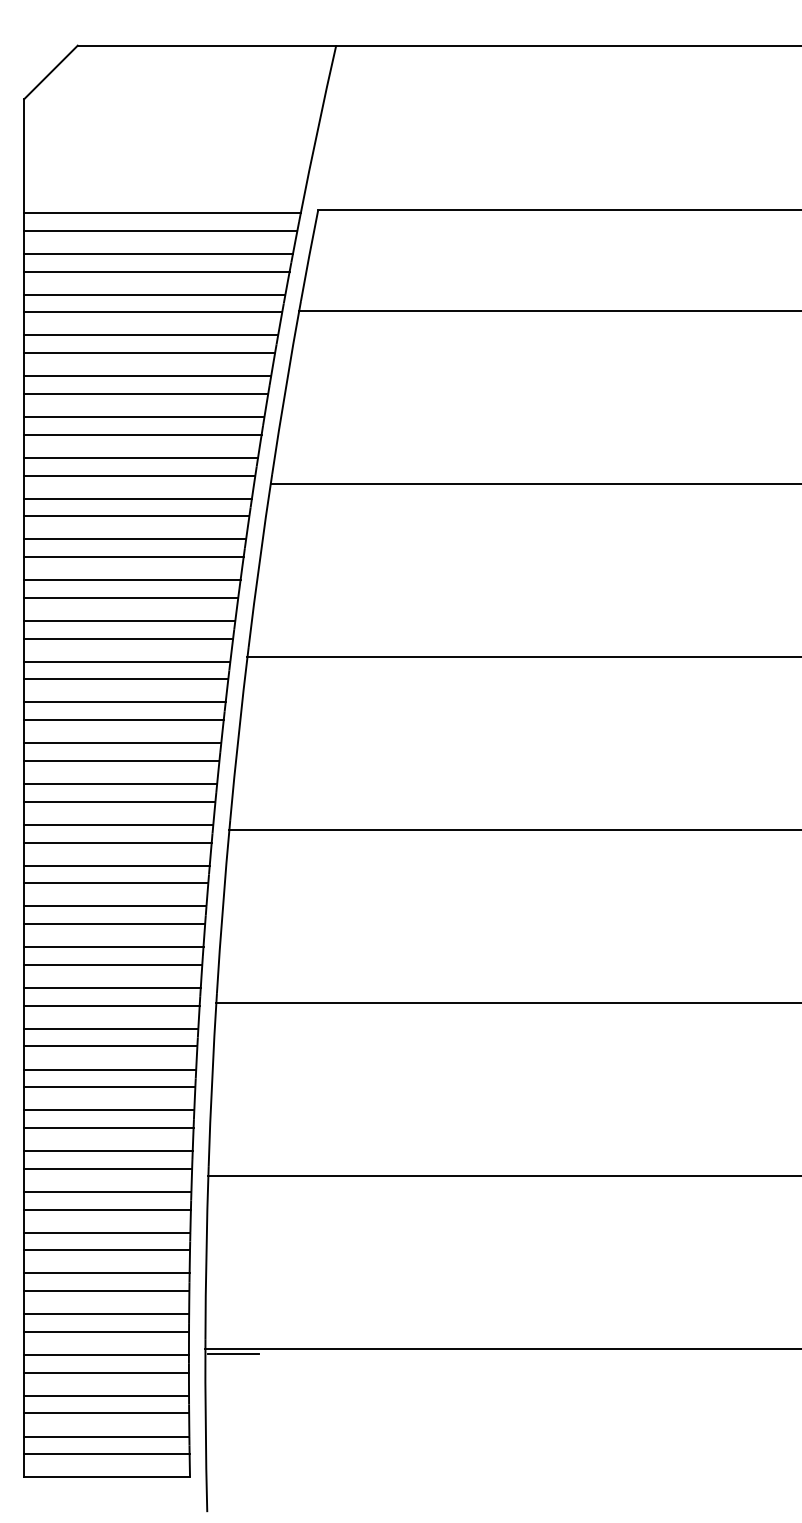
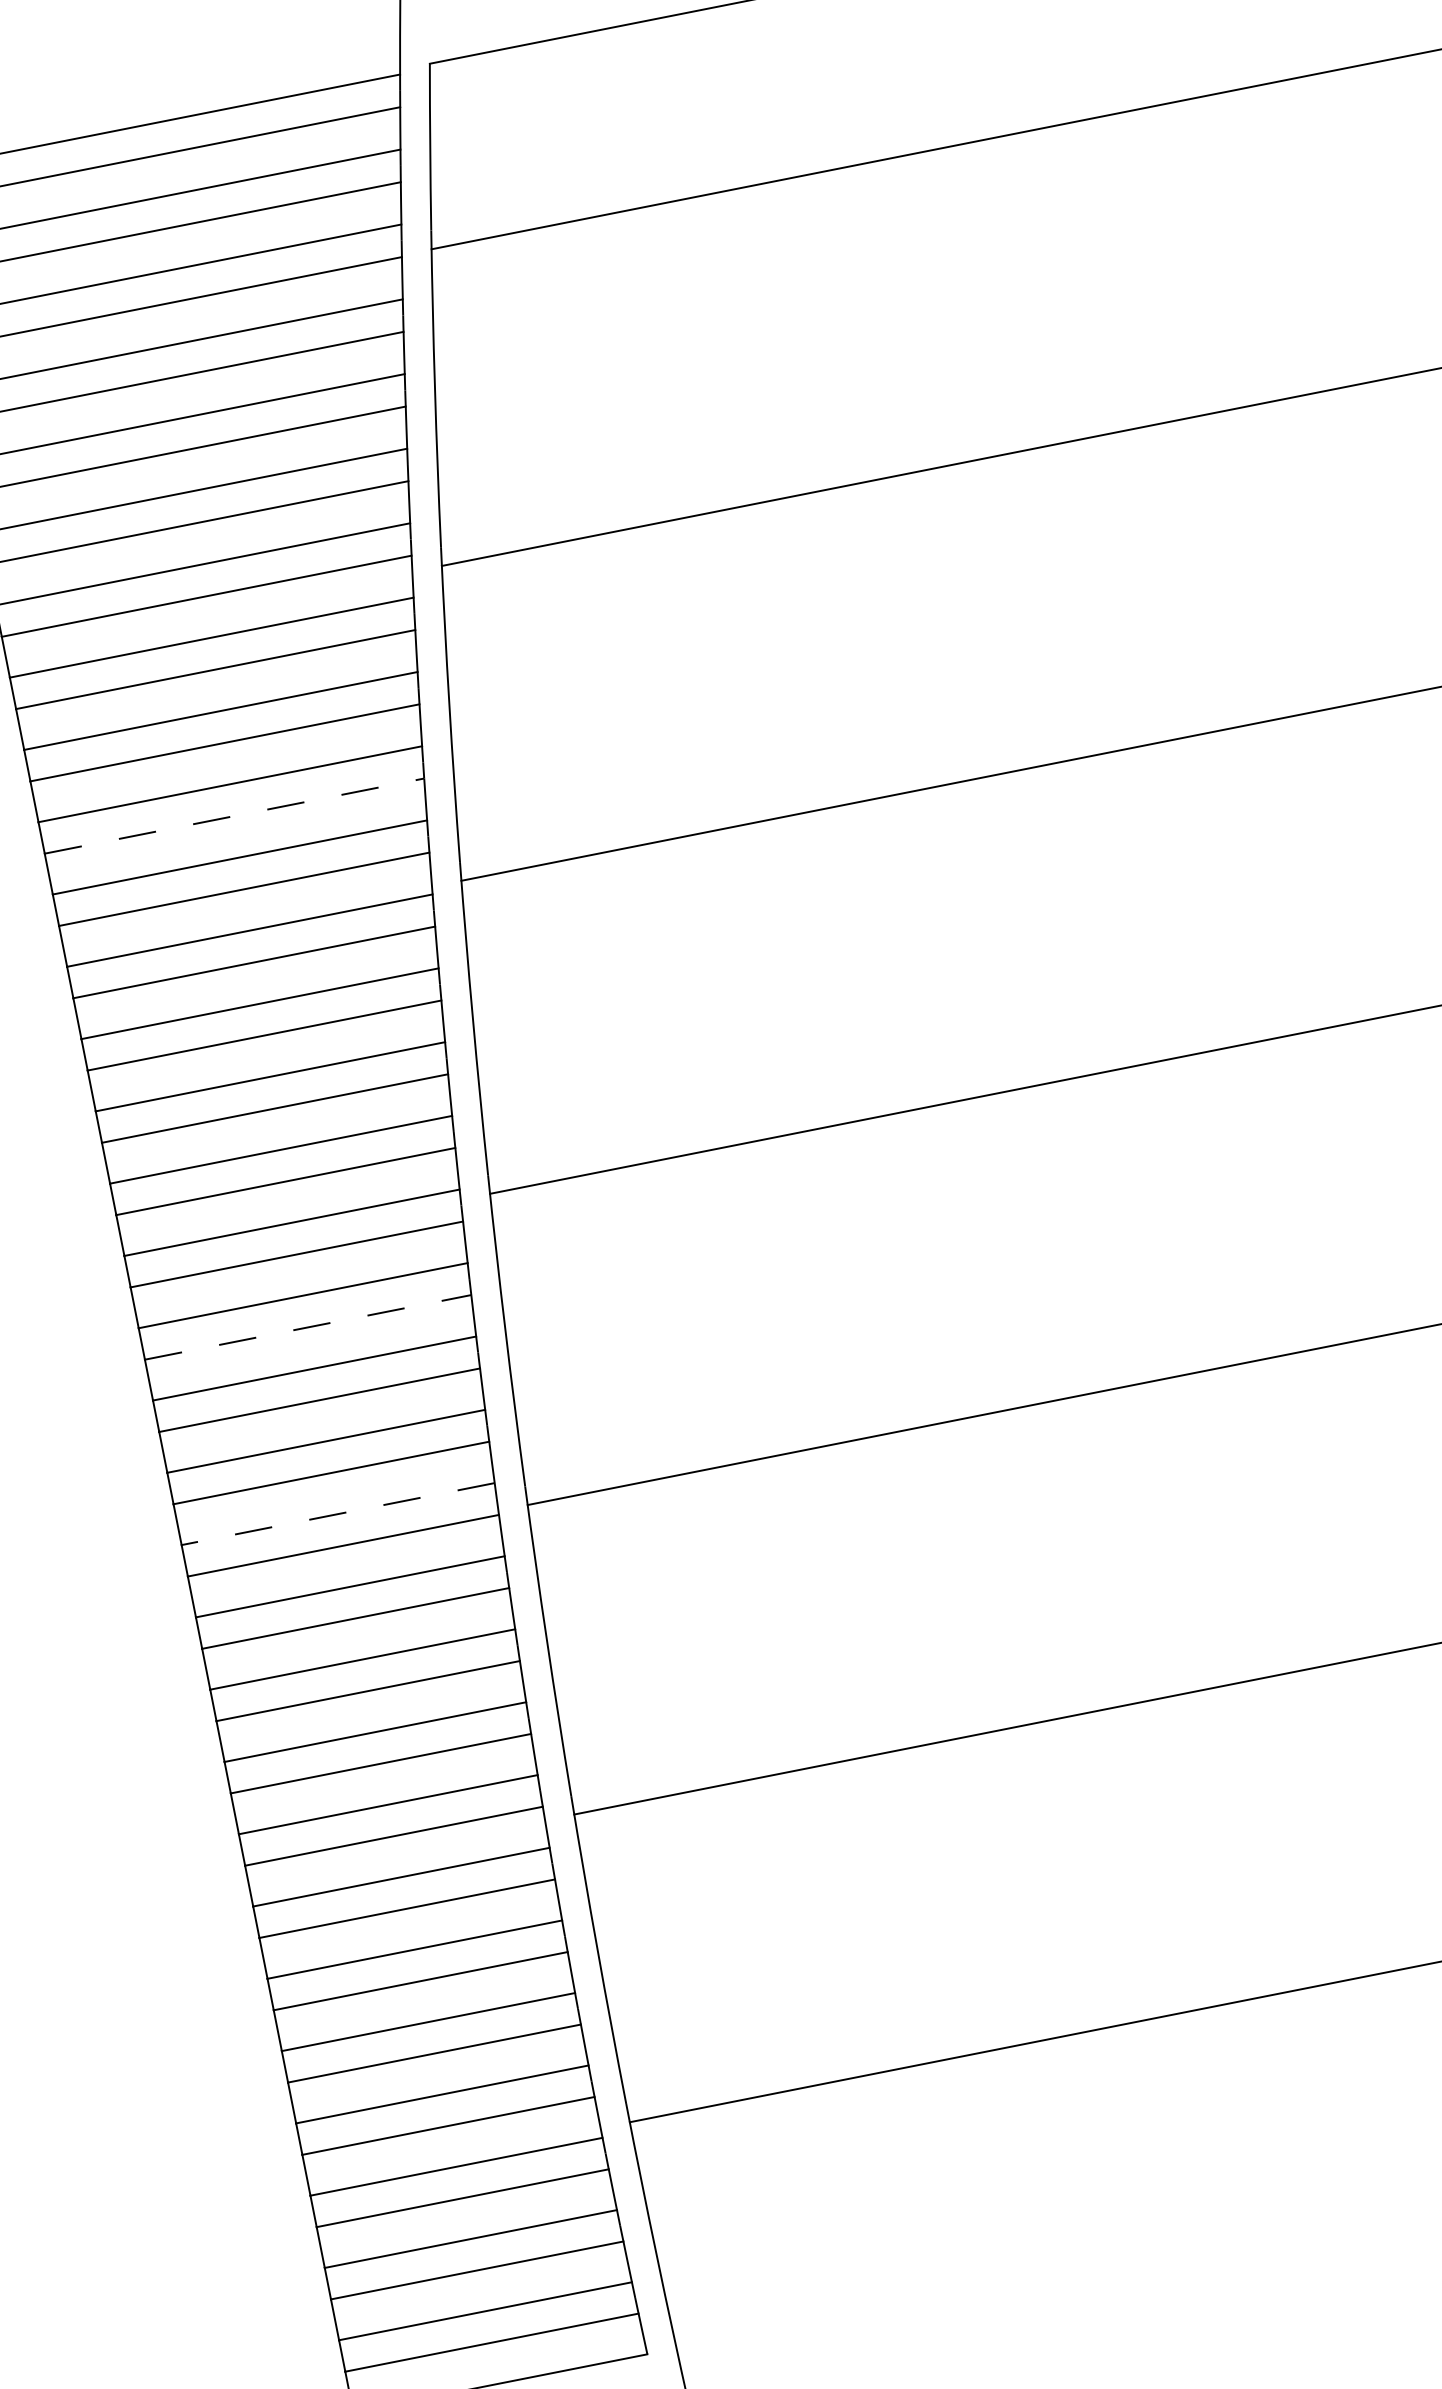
line: (131, 597) -> (234, 815), solid -> dashed
line: (116, 883) -> (308, 1327), solid -> dashed
line: (111, 987) -> (336, 1513), solid -> dashed
line: (233, 1353) -> (680, 2119), removed

